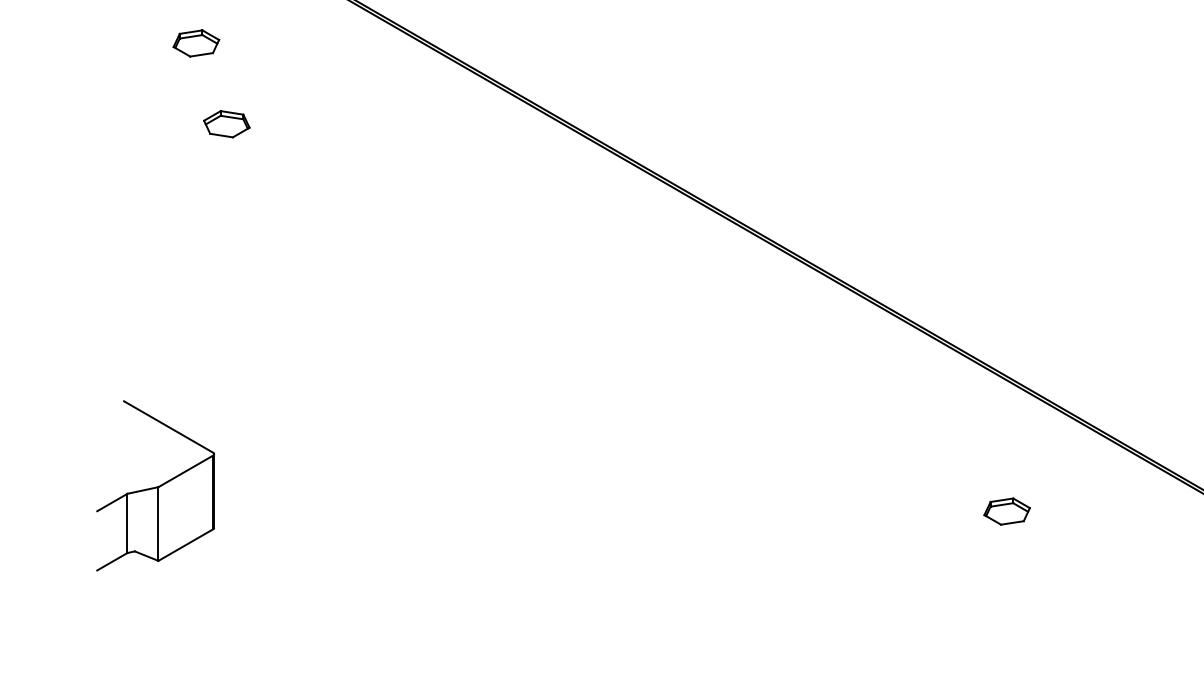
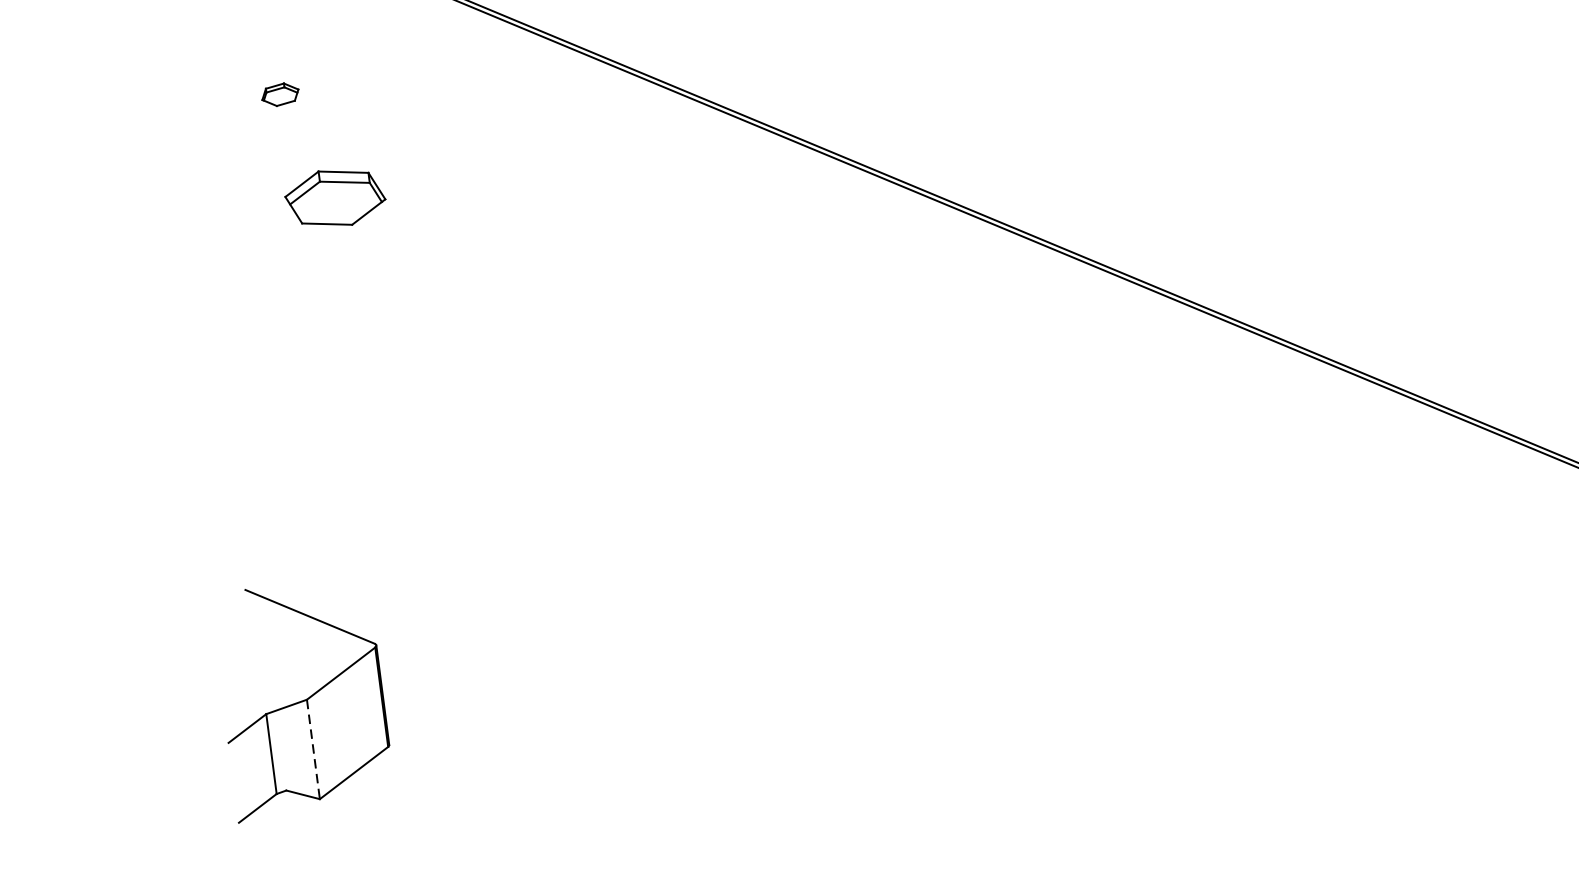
part: (196, 43) -> (280, 94), size x0.6
part: (226, 124) -> (335, 198), size x1.6
part: (1006, 511) -> (1454, 584), removed
line: (158, 524) -> (313, 750), solid -> dashed

